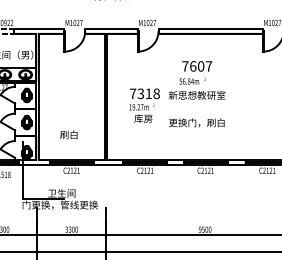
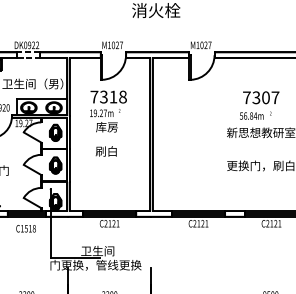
text: (193, 66) -> (256, 97), 7607 -> 7307
text: (144, 105) -> (108, 111), moved
text: (68, 134) -> (105, 151), moved

